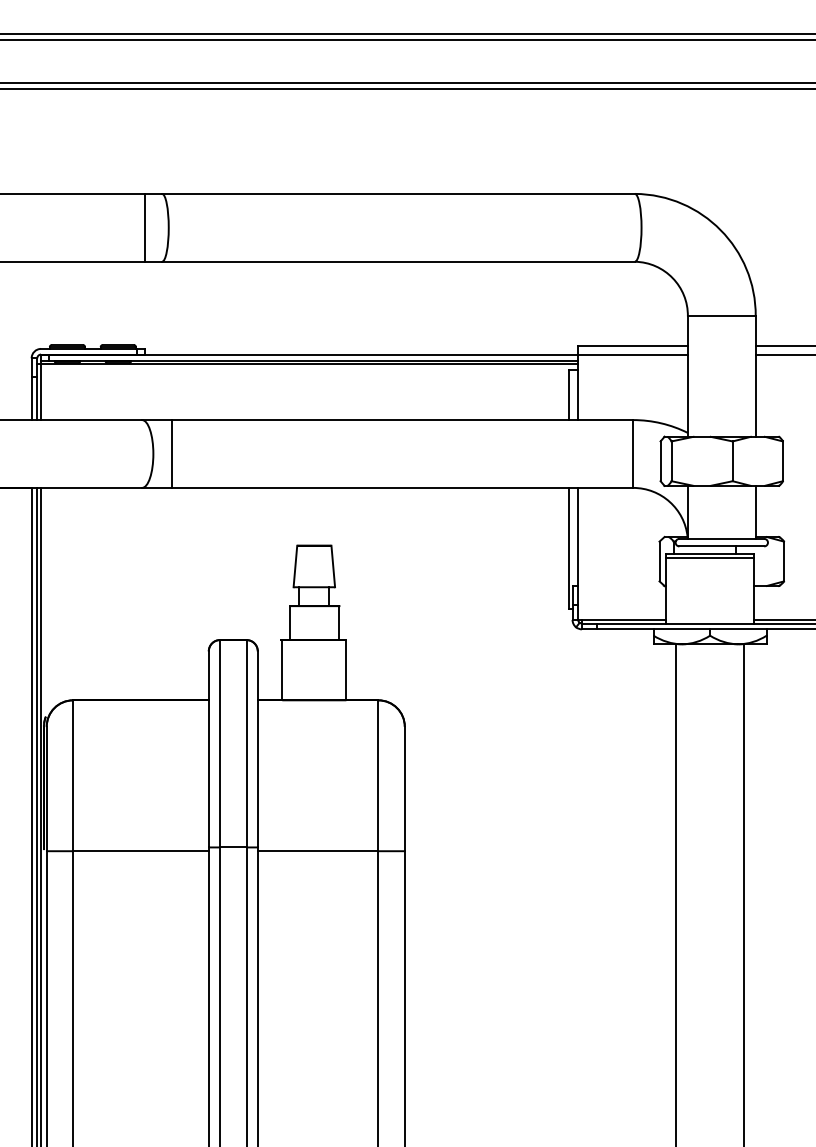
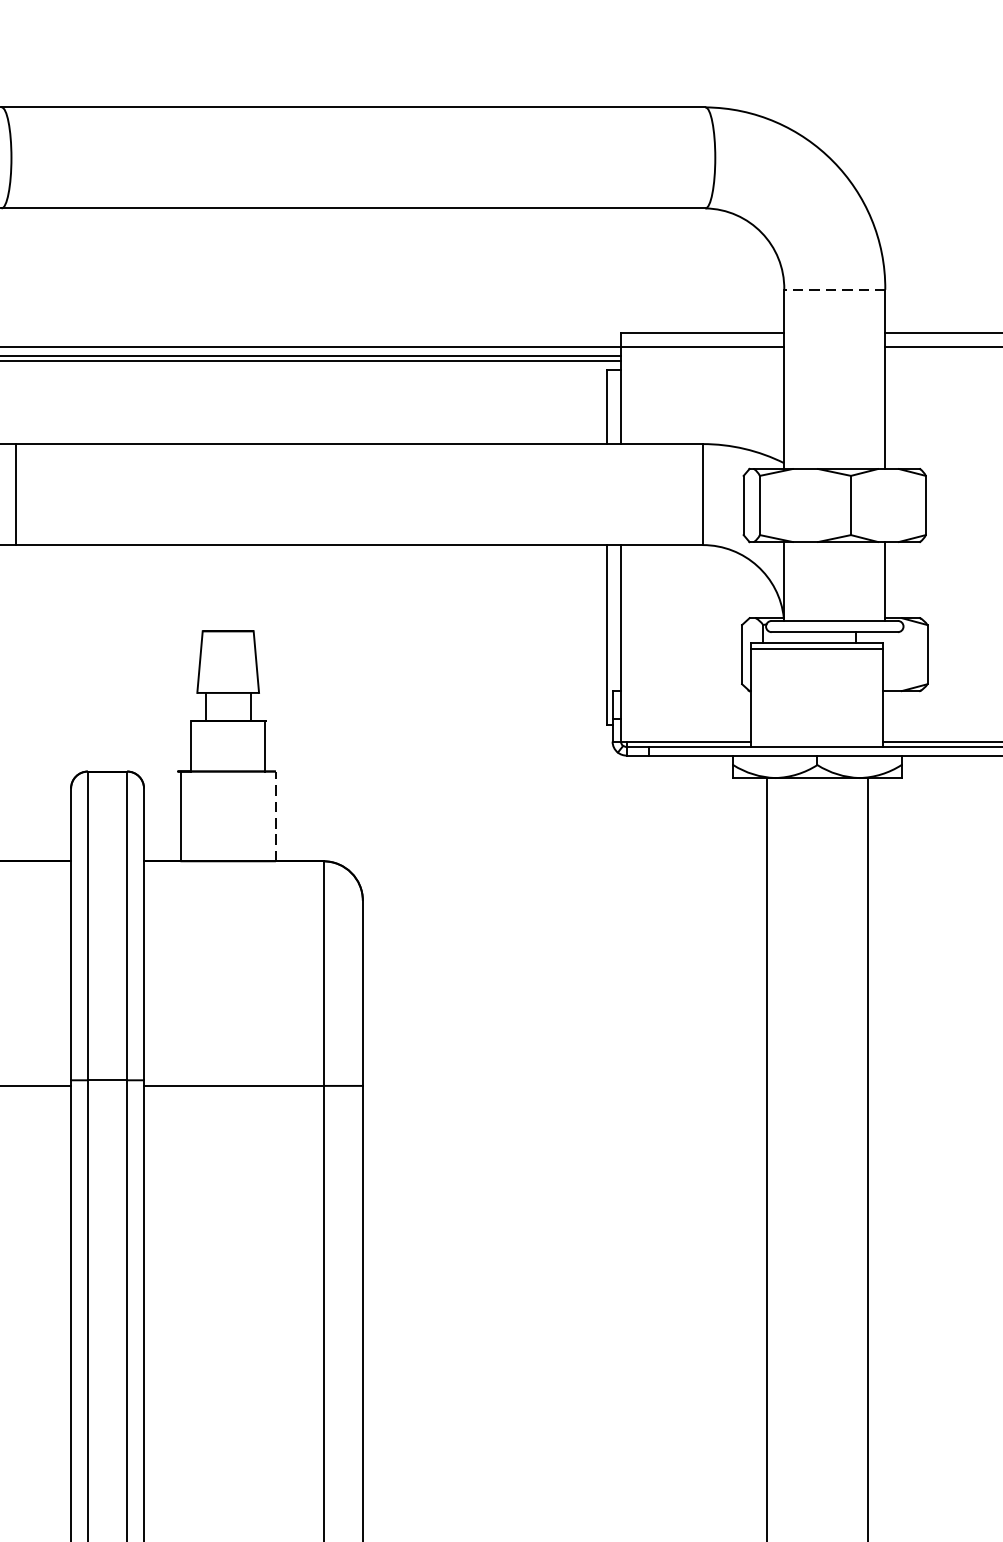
line: (721, 316) -> (834, 289), solid -> dashed
line: (346, 669) -> (276, 815), solid -> dashed

